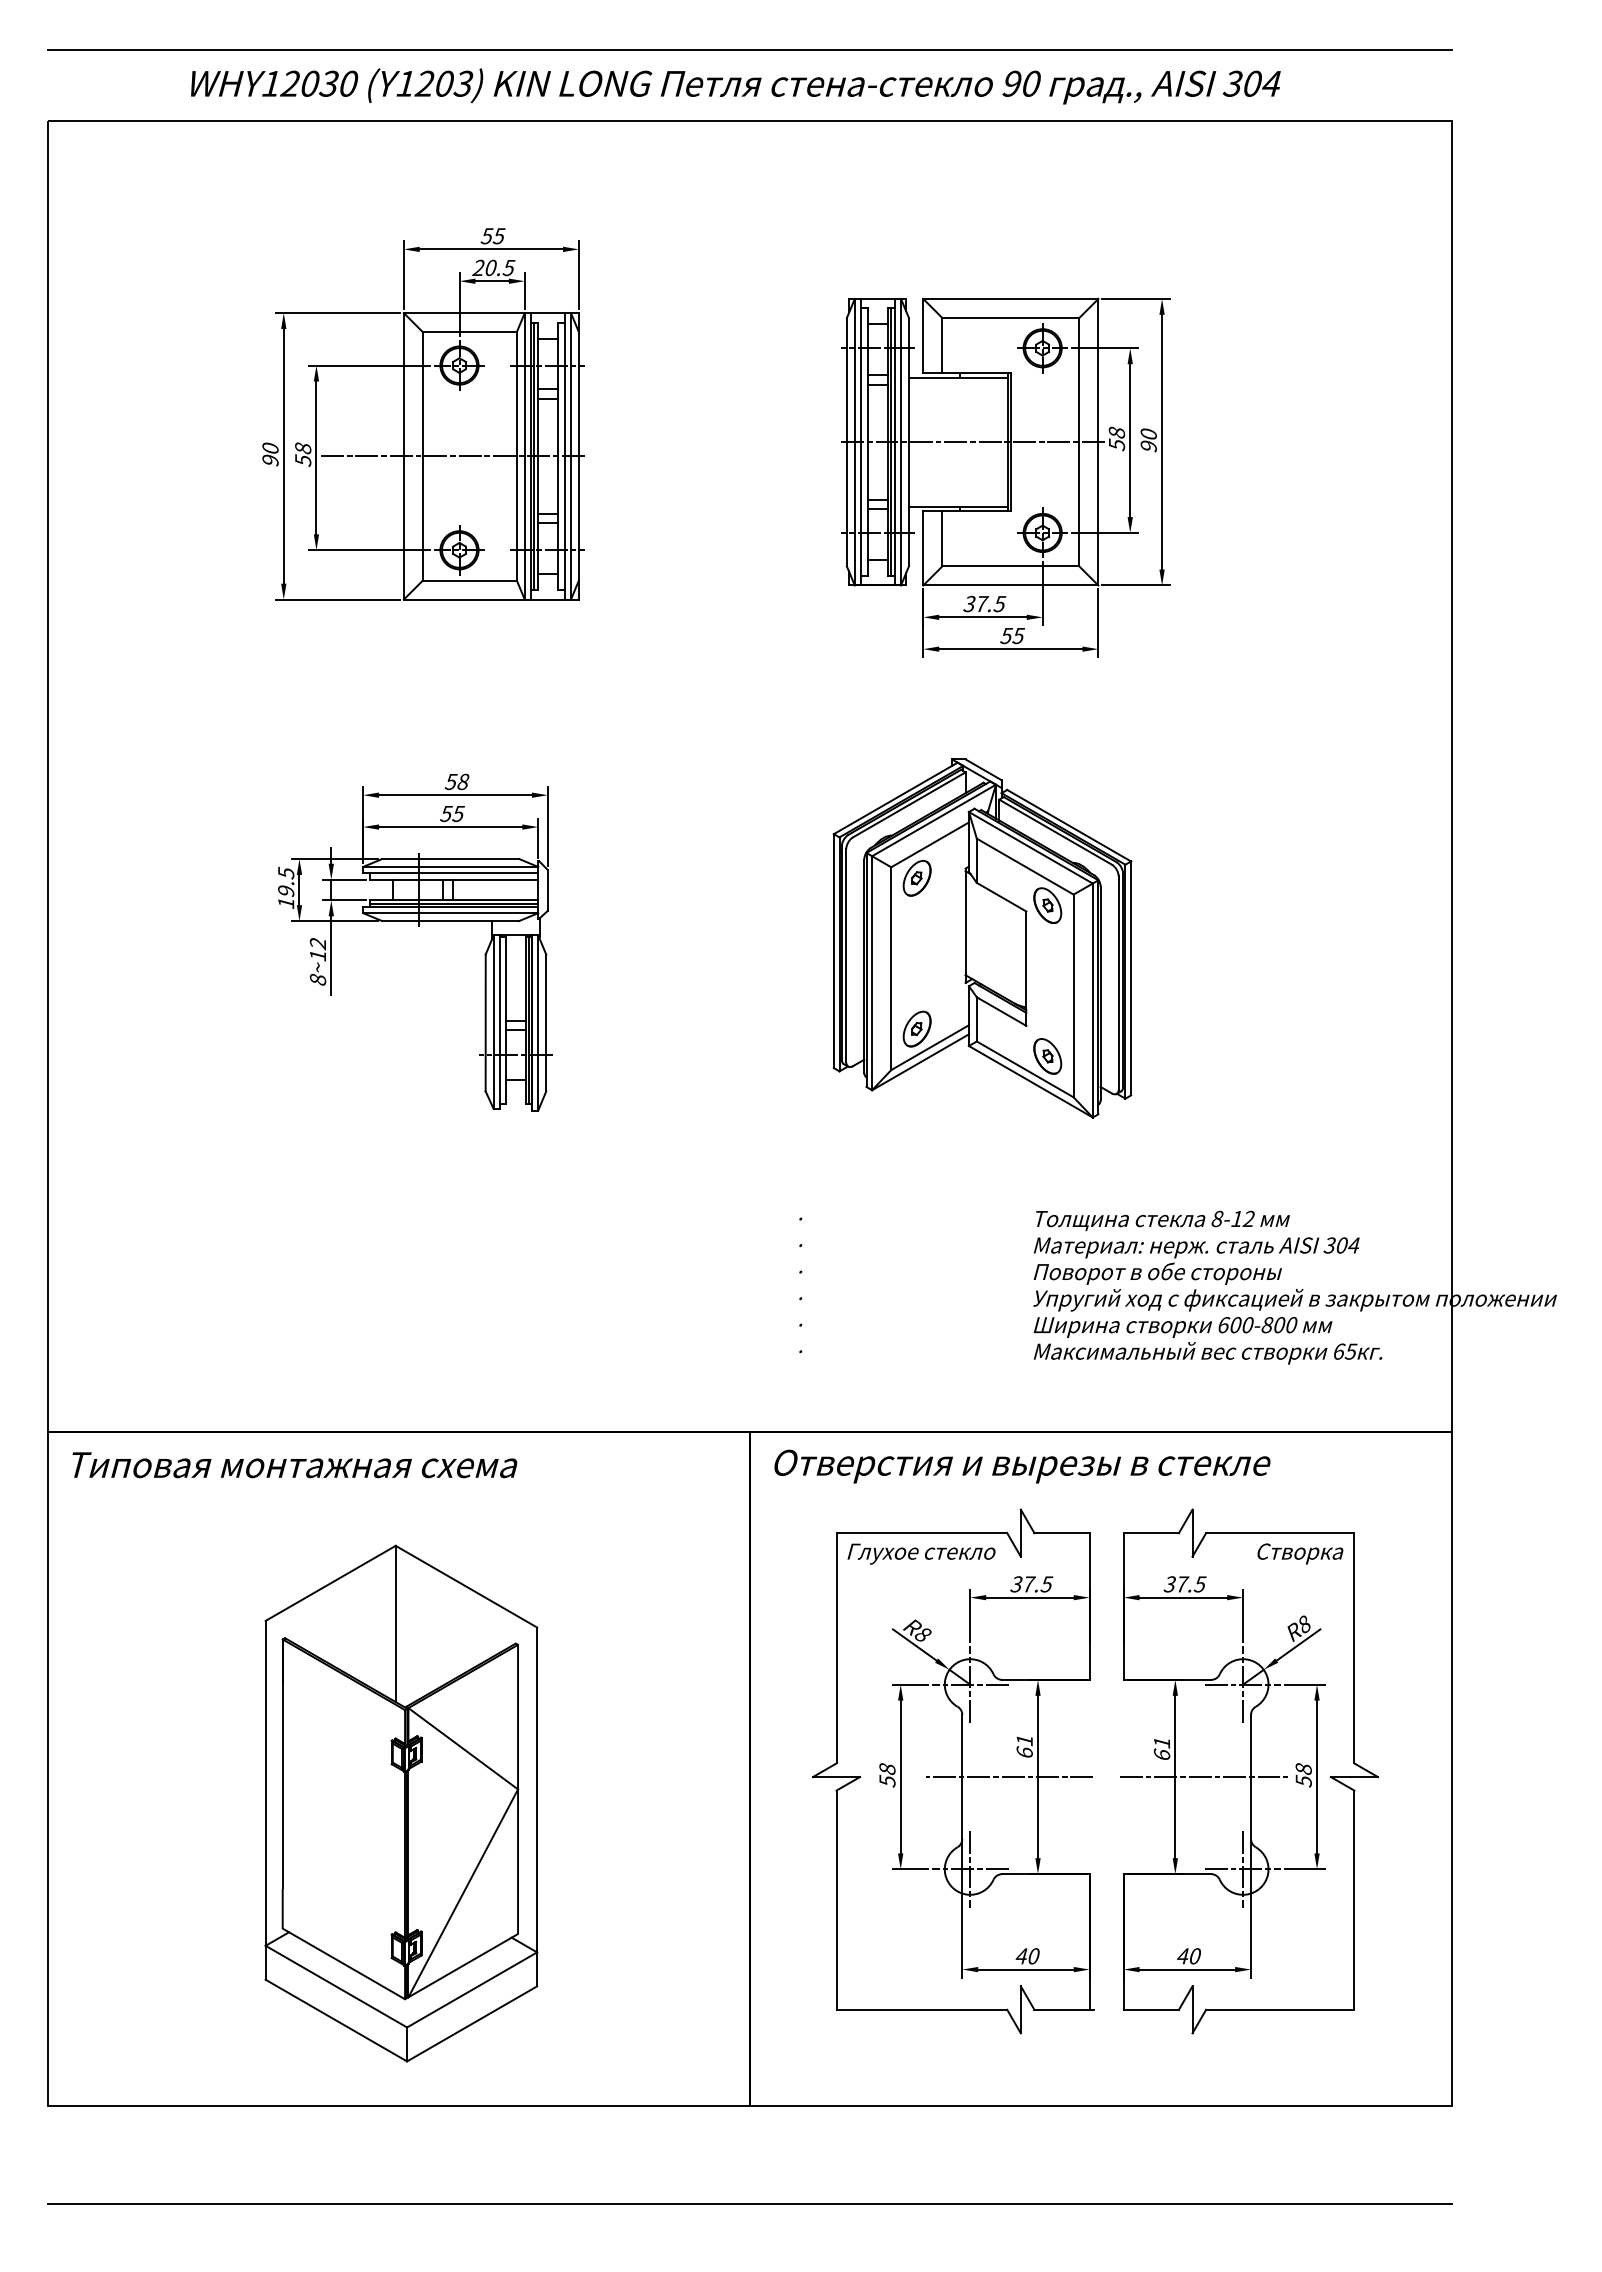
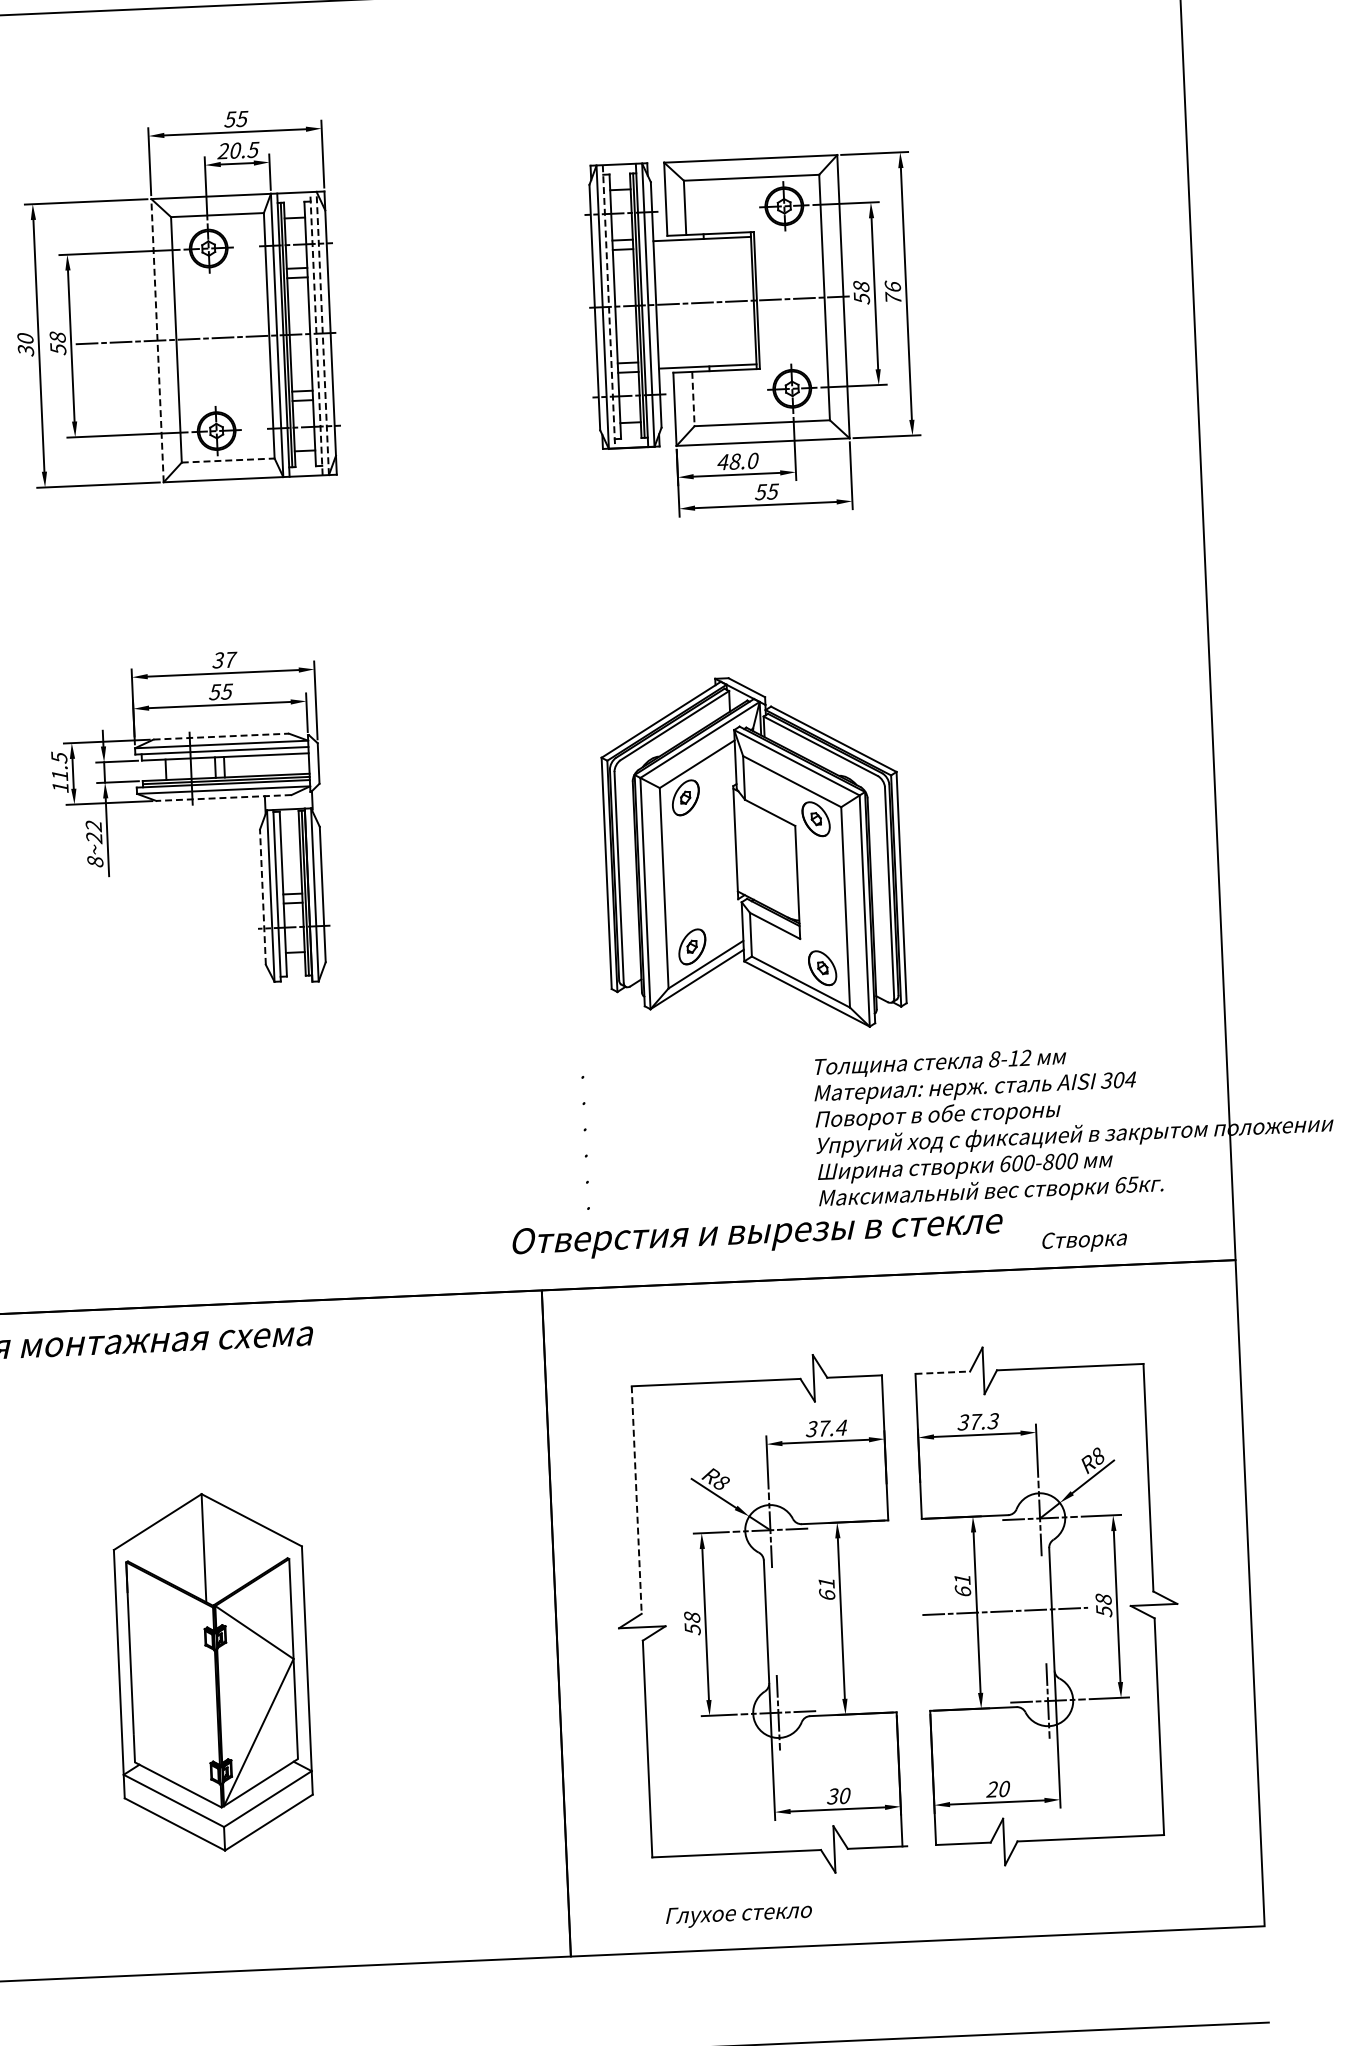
text: (1148, 439) -> (892, 291), 90 -> 76
line: (861, 442) -> (609, 307), solid -> dashed
line: (403, 455) -> (157, 339), solid -> dashed
line: (564, 455) -> (316, 332), solid -> dashed
line: (570, 455) -> (322, 332), solid -> dashed
text: (270, 460) -> (25, 350), 90 -> 30
line: (942, 539) -> (693, 399), solid -> dashed
line: (469, 580) -> (227, 460), solid -> dashed
text: (984, 603) -> (737, 461), 37.5 -> 48.0
text: (458, 781) -> (225, 659), 58 -> 37
line: (451, 859) -> (222, 737), solid -> dashed
text: (286, 891) -> (60, 775), 19.5 -> 11.5
line: (450, 921) -> (223, 798), solid -> dashed
part: (982, 938) -> (753, 854), moved
text: (317, 956) -> (93, 838), 8~12 -> 8~22
line: (485, 1022) -> (262, 896), solid -> dashed
text: (1022, 1466) -> (757, 1234), moved
line: (1151, 1533) -> (943, 1373), solid -> dashed
text: (921, 1553) -> (738, 1914), moved
text: (1300, 1553) -> (1084, 1241), moved
text: (1201, 1583) -> (994, 1420), 37.5 -> 37.3
text: (1046, 1584) -> (841, 1427), 37.5 -> 37.4
line: (836, 1648) -> (636, 1500), solid -> dashed
line: (1009, 1777) -> (813, 1620), removed
part: (401, 1803) -> (213, 1672), size x0.7
text: (1021, 1956) -> (832, 1796), 40 -> 30
text: (1182, 1956) -> (991, 1789), 40 -> 20

